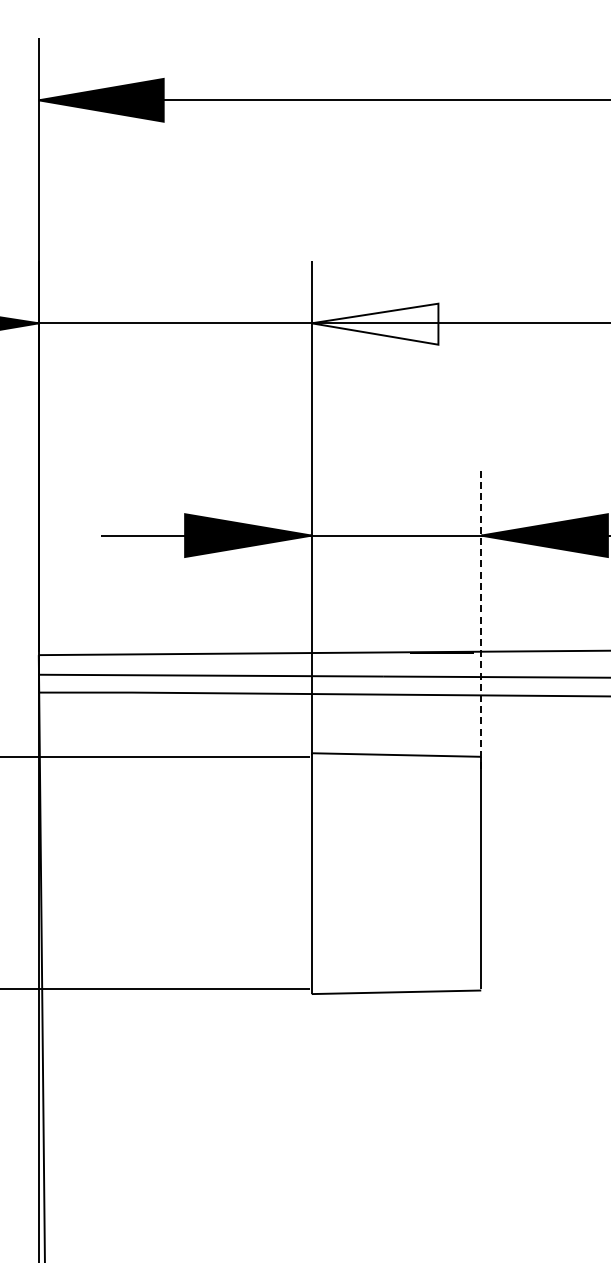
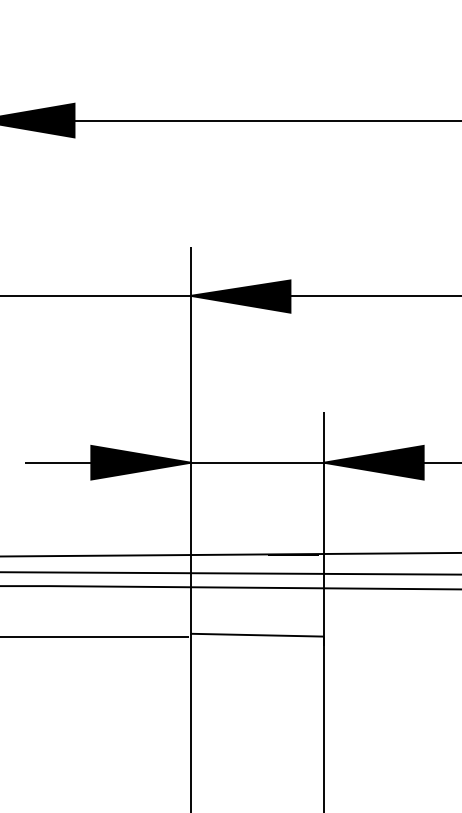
fill: (374, 323) -> (240, 296), added
line: (481, 620) -> (324, 529), dashed -> solid

